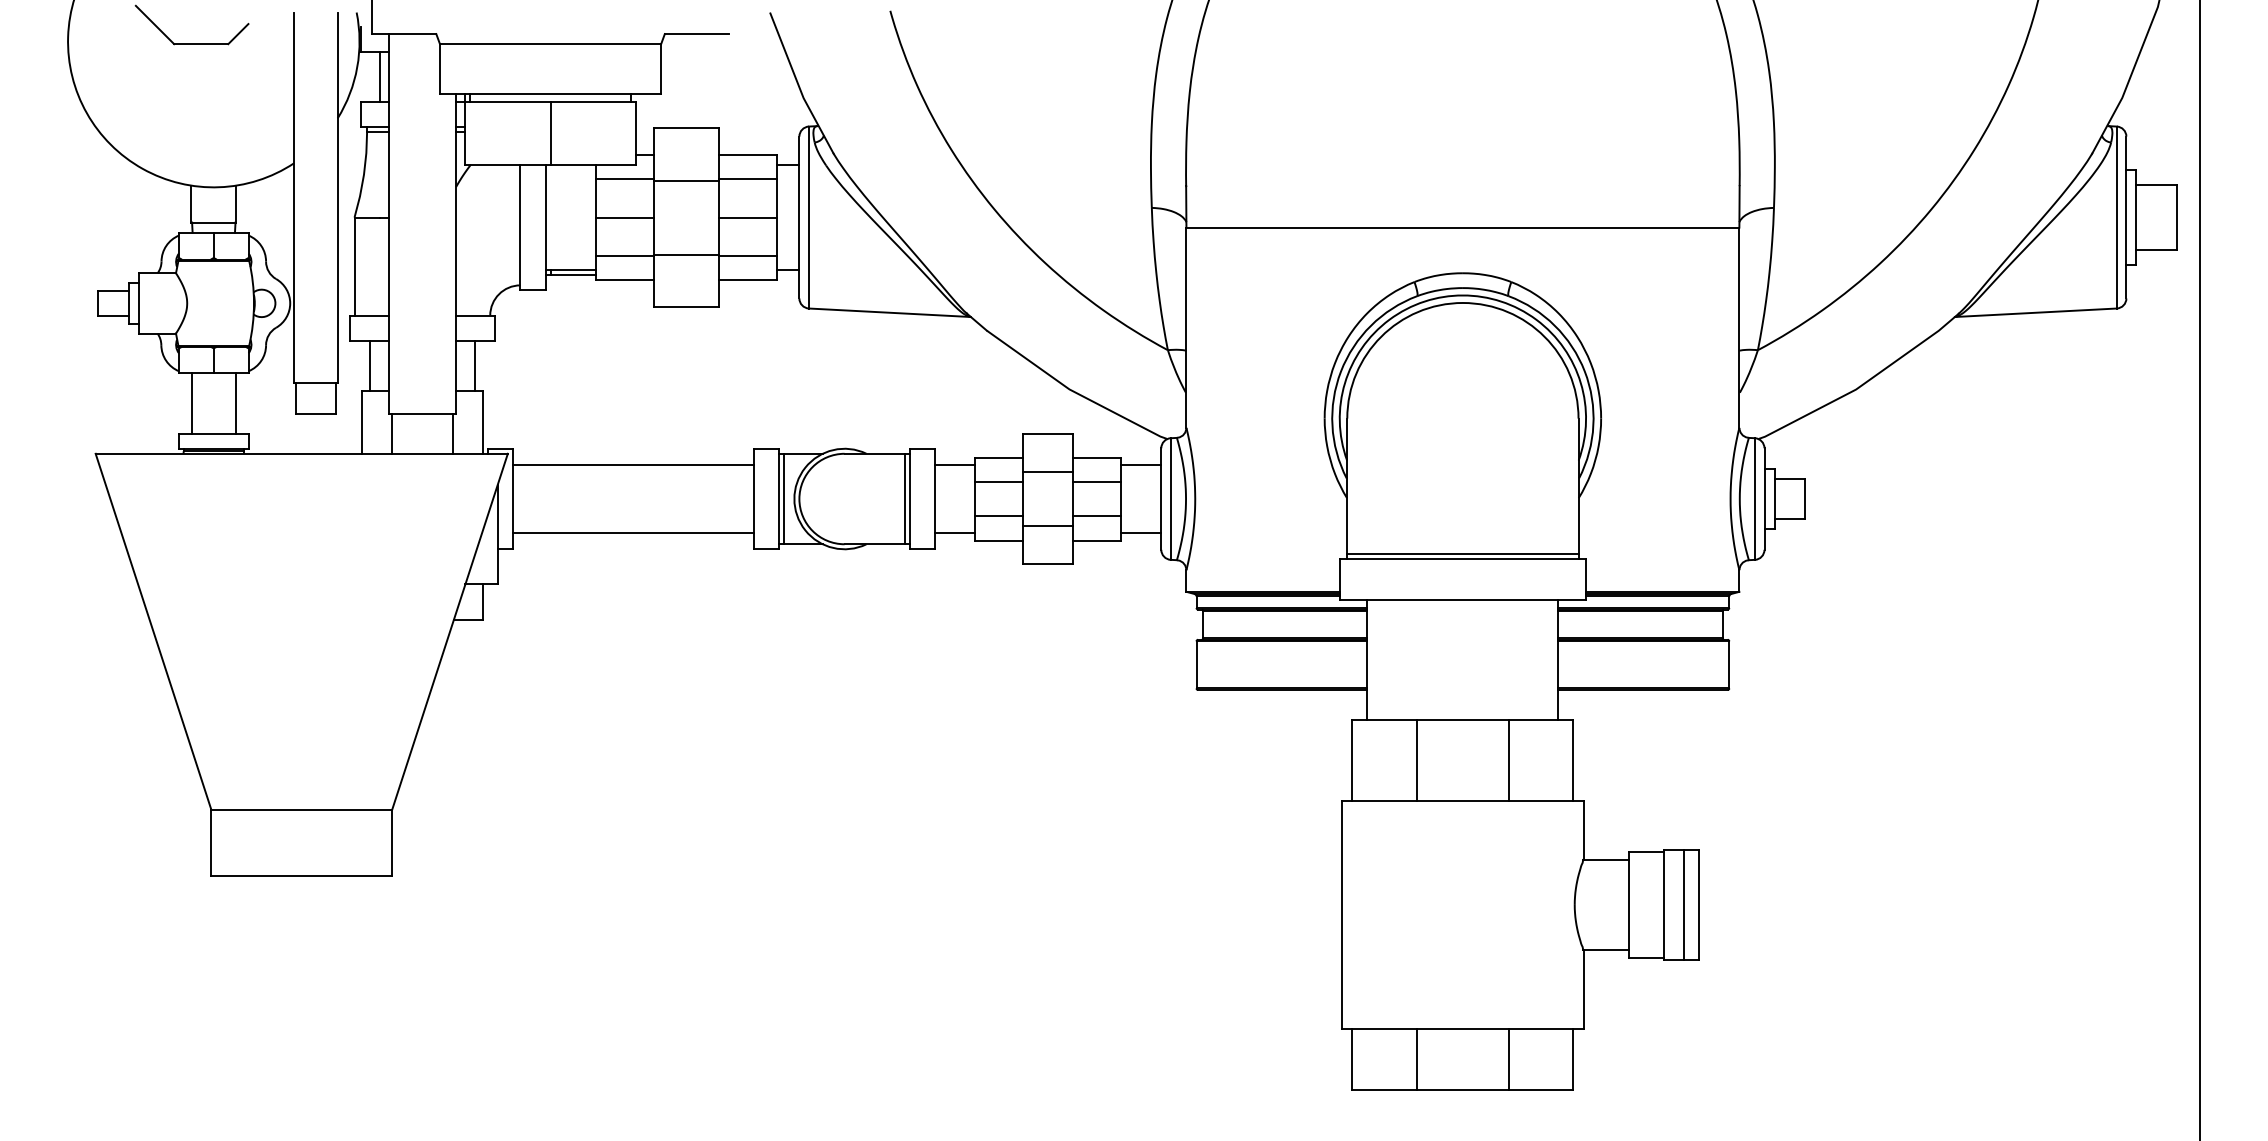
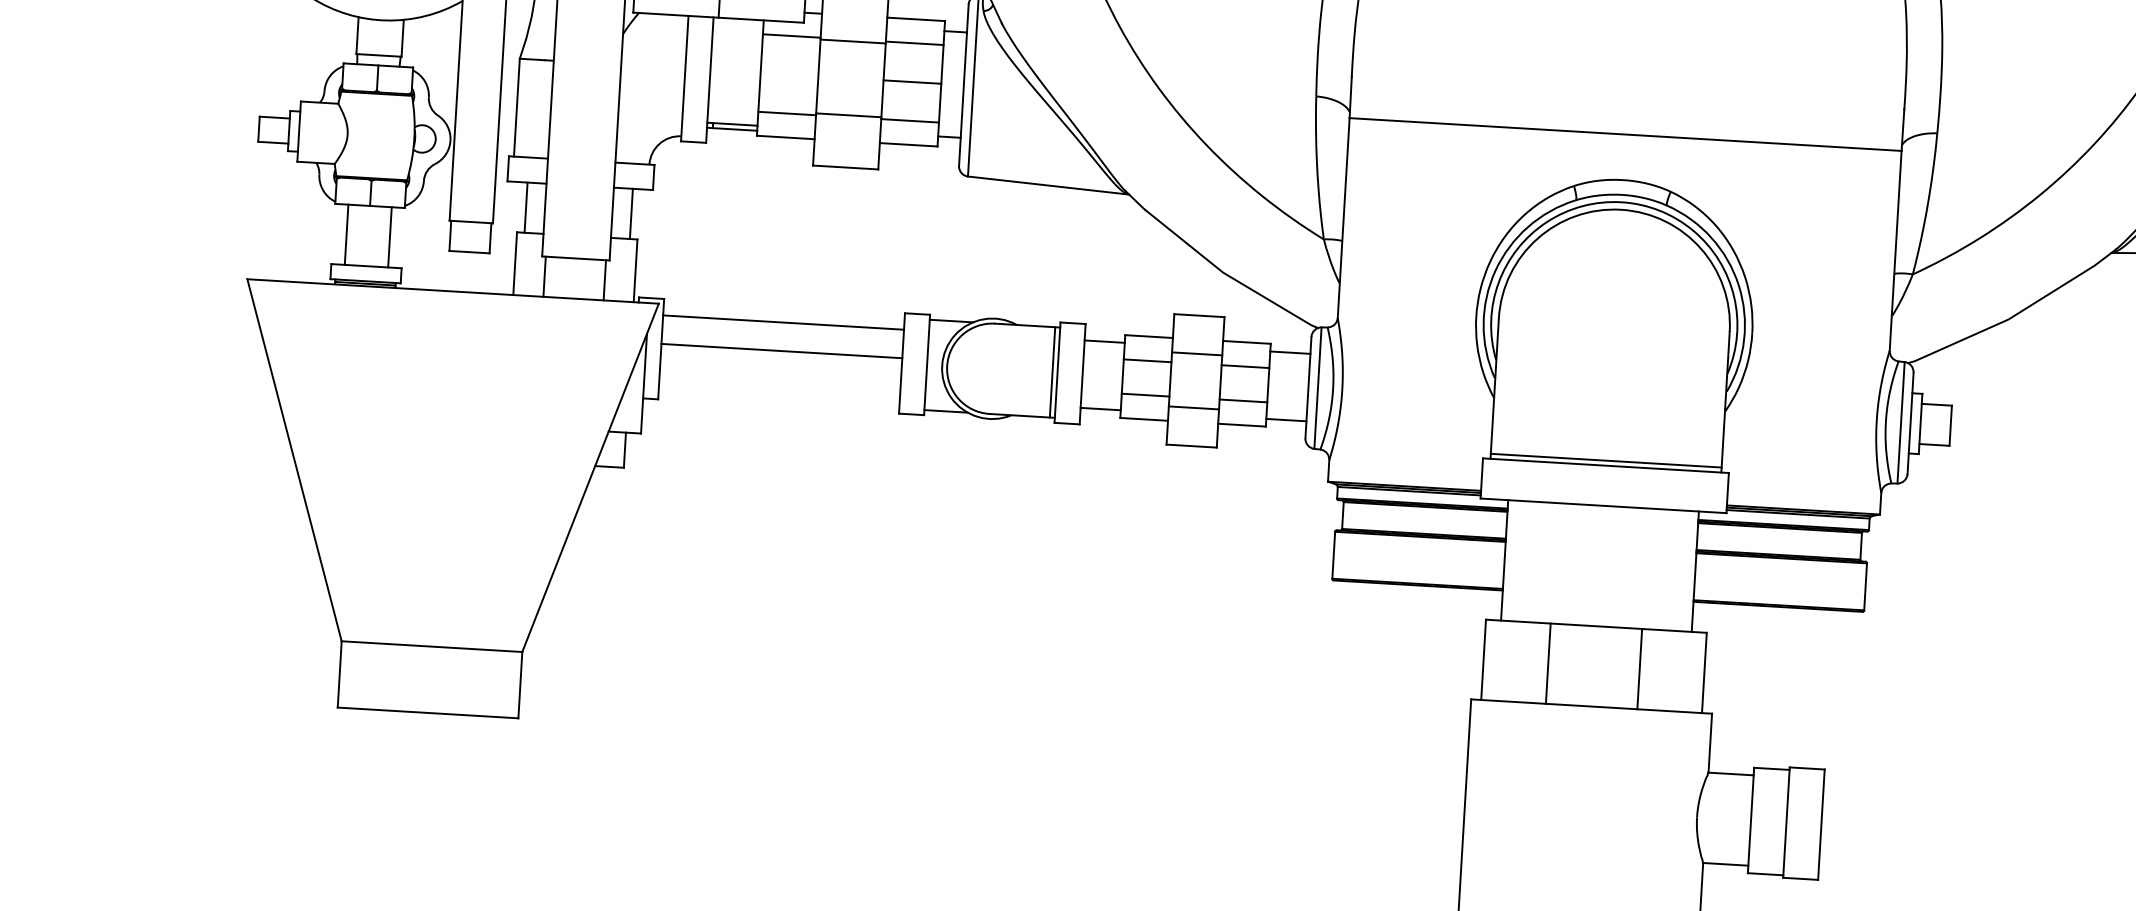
line: (624, 217) -> (789, 74), removed
line: (784, 498) -> (932, 364), removed
line: (633, 532) -> (781, 350), moved
line: (1684, 904) -> (1806, 823), removed

